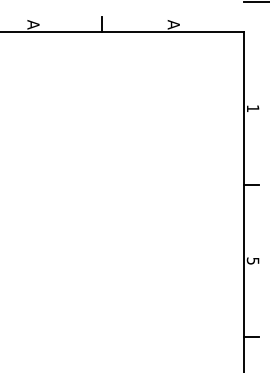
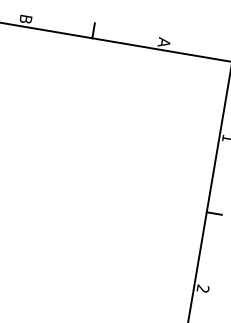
text: (33, 24) -> (25, 19), A -> B
text: (252, 260) -> (202, 288), 5 -> 2

